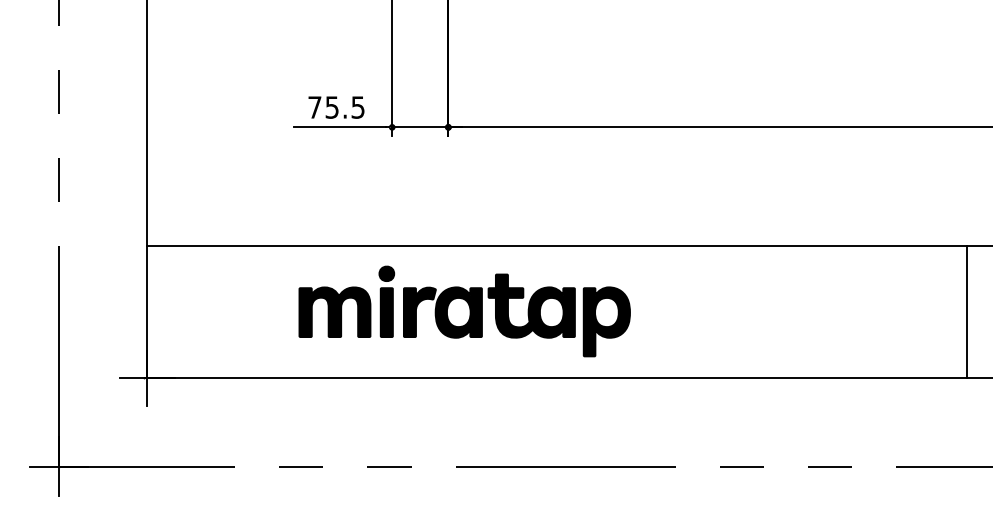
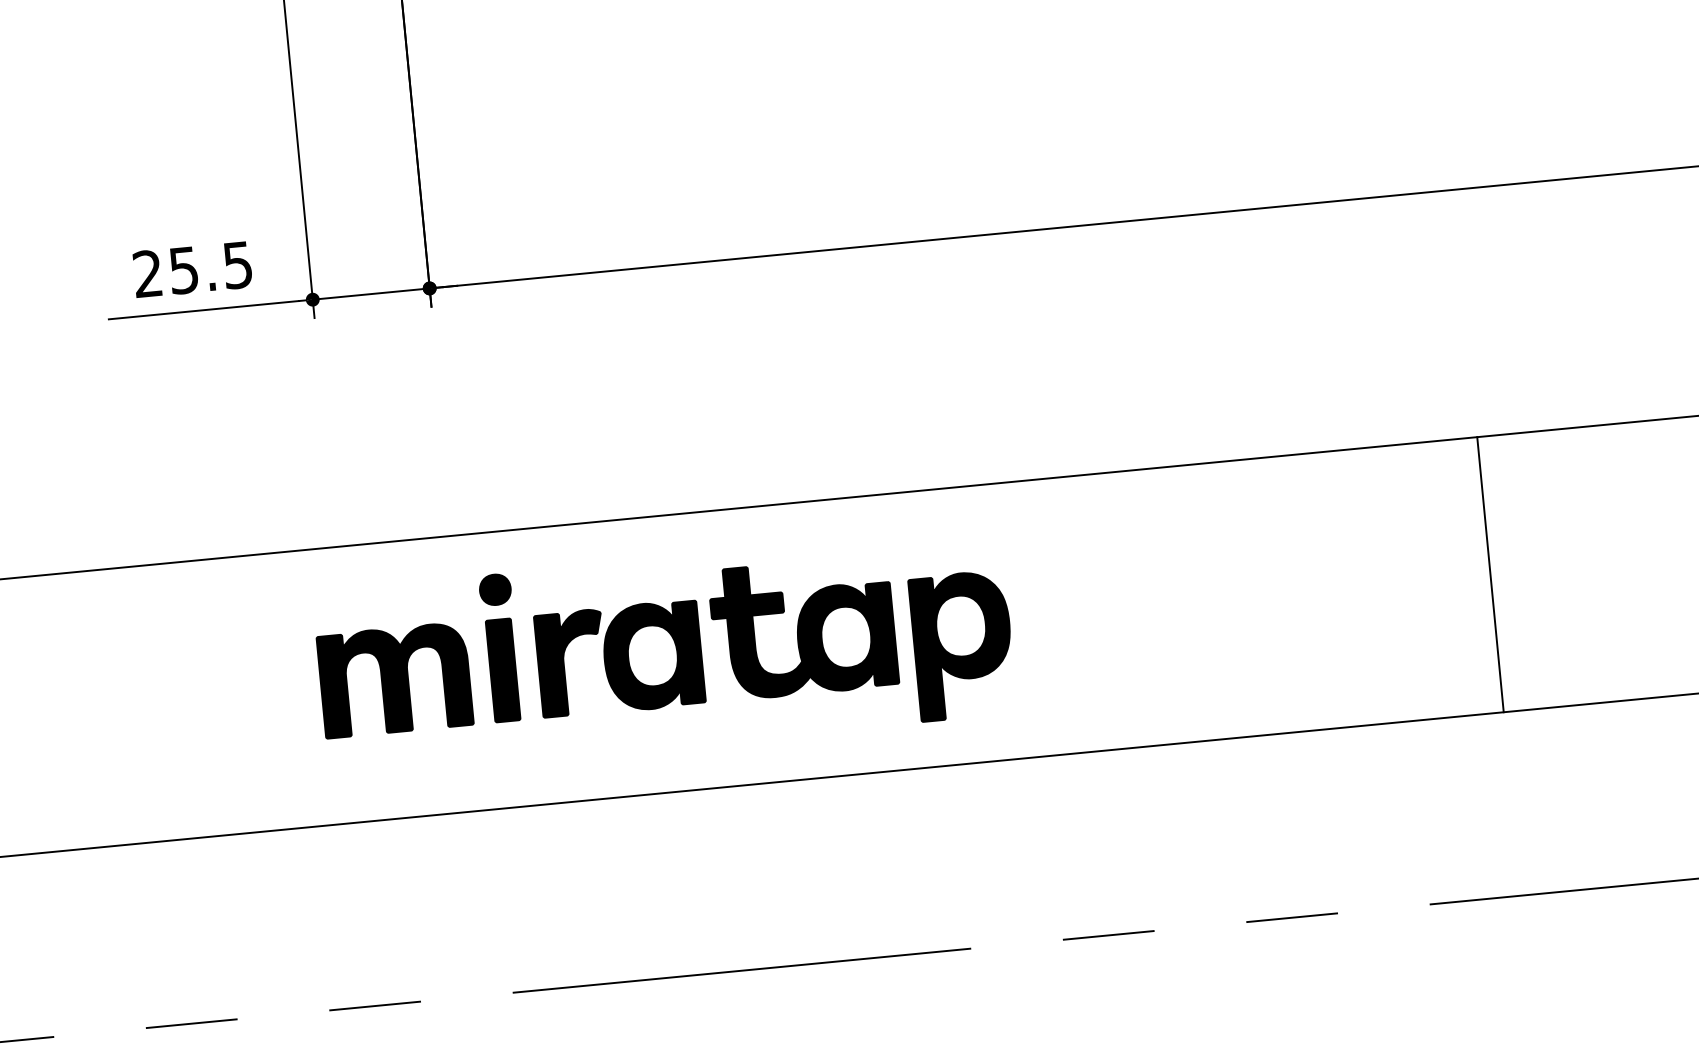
text: (314, 107) -> (147, 273), 75.5 -> 25.5
part: (464, 311) -> (664, 652), moved
line: (967, 312) -> (1490, 575), moved

